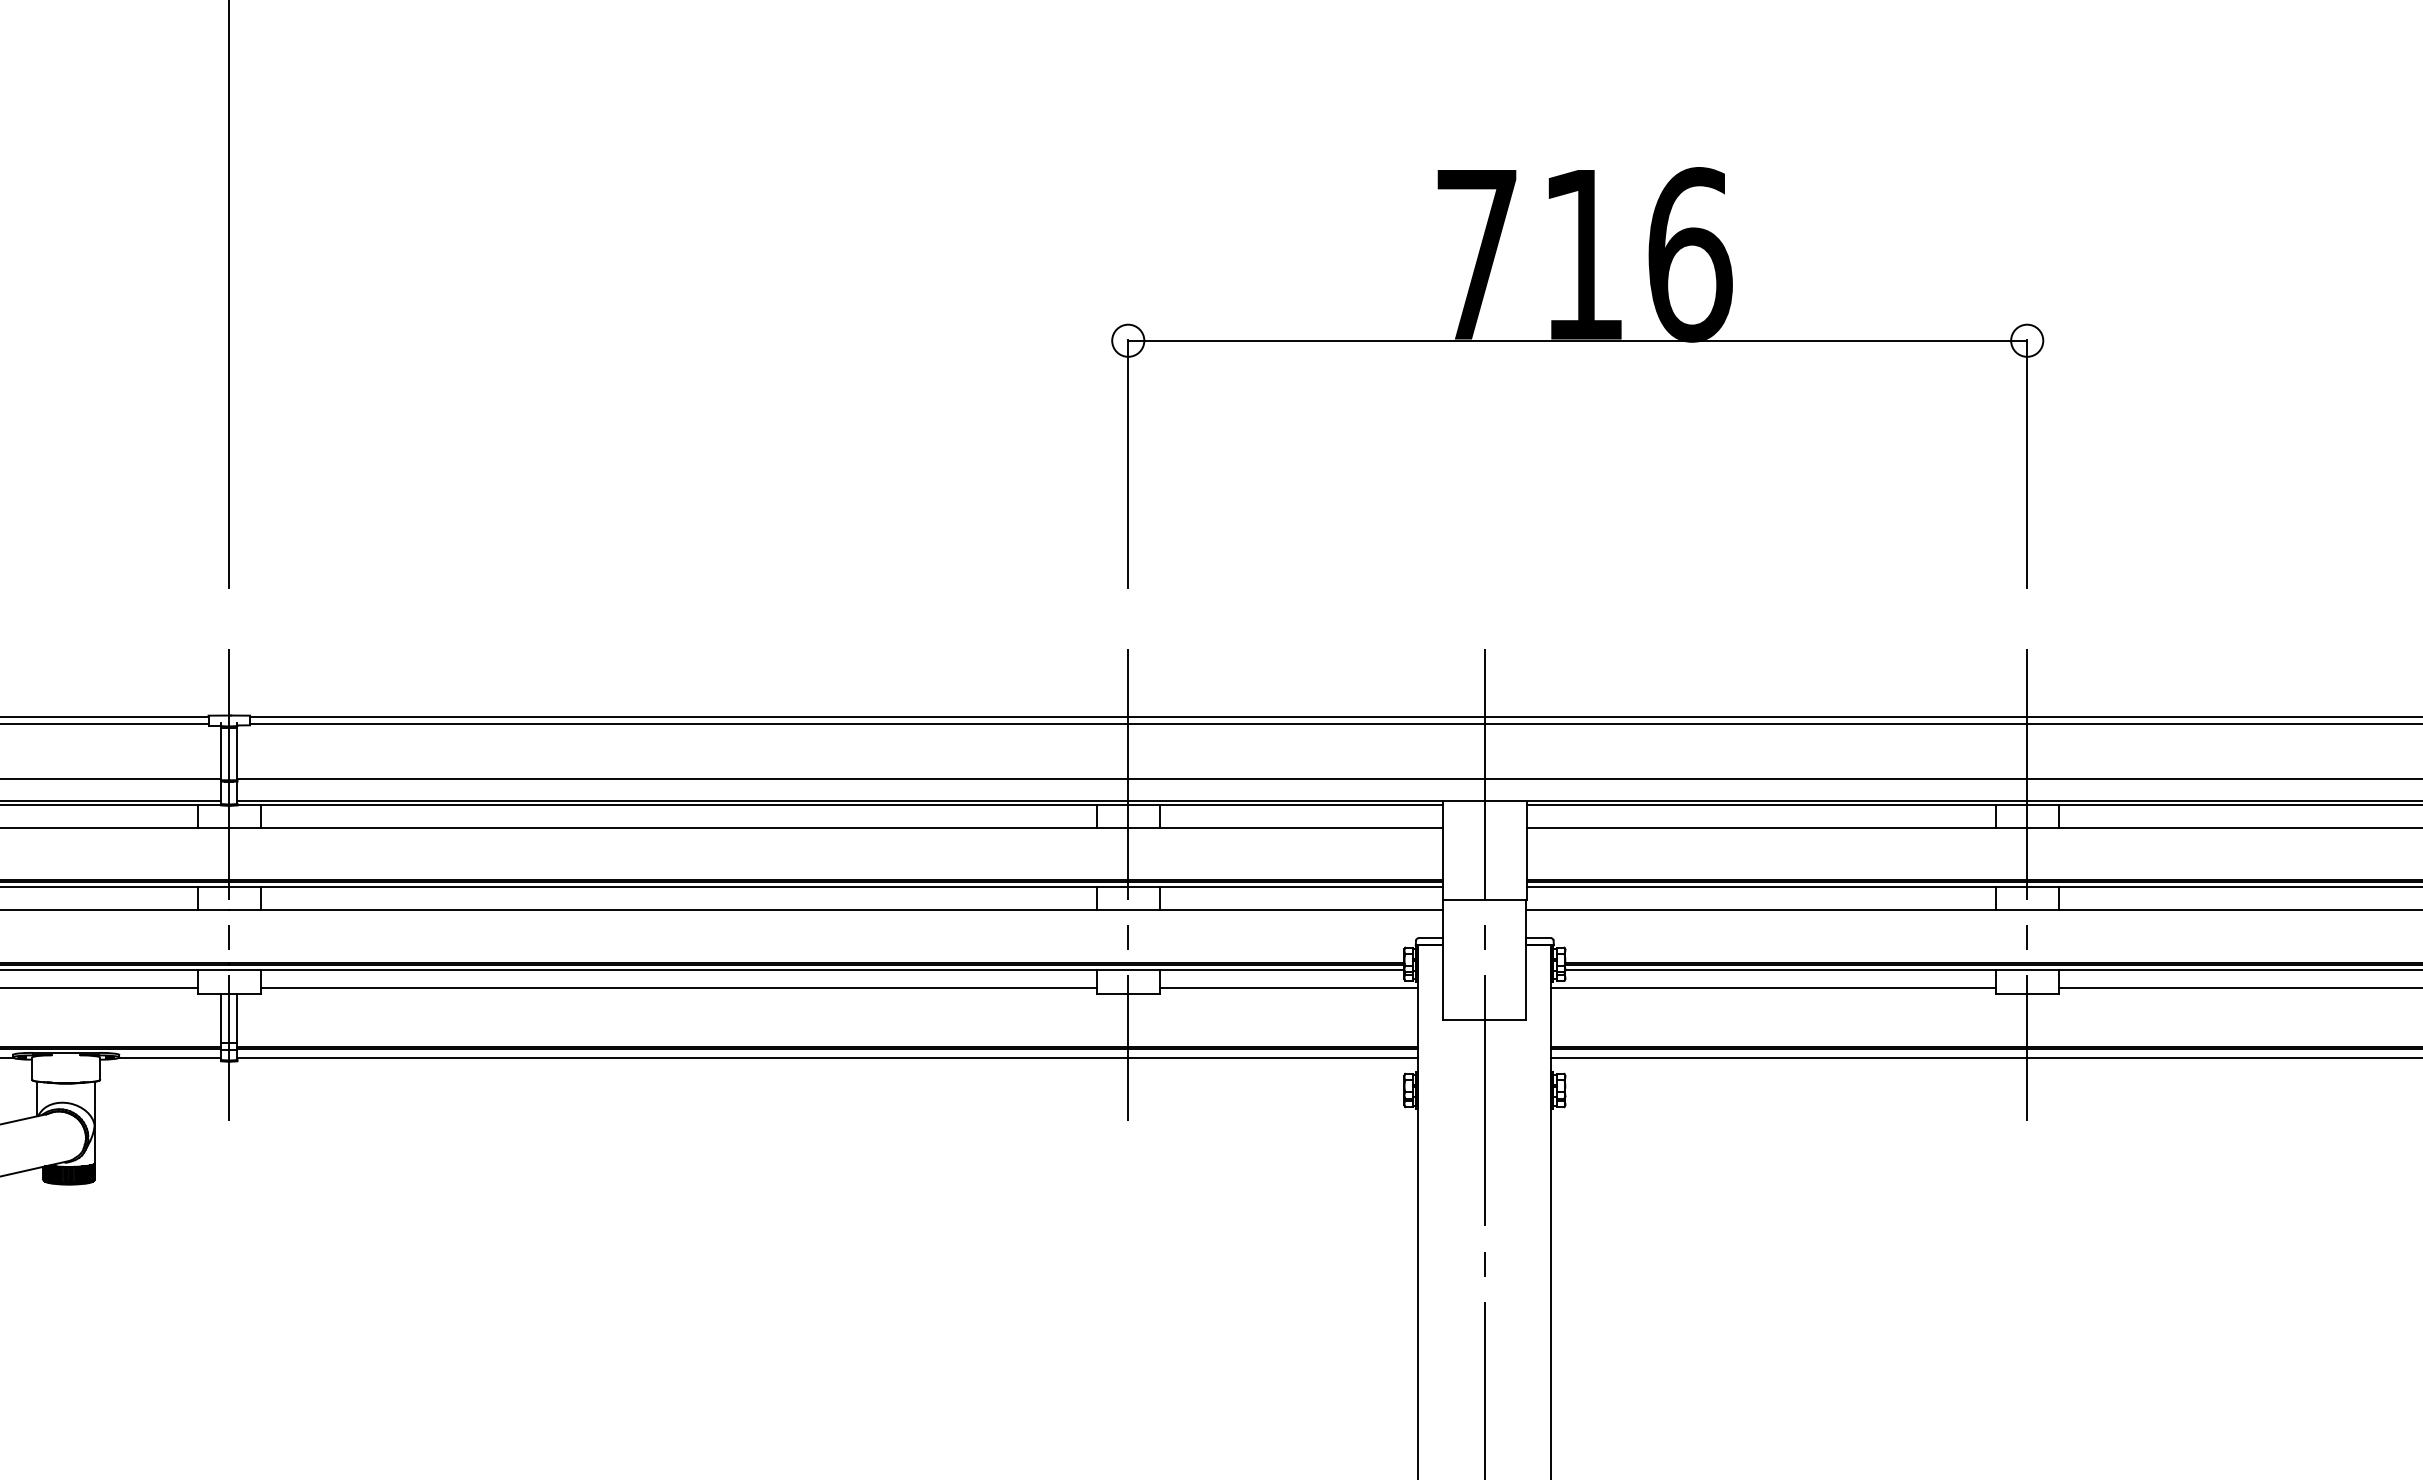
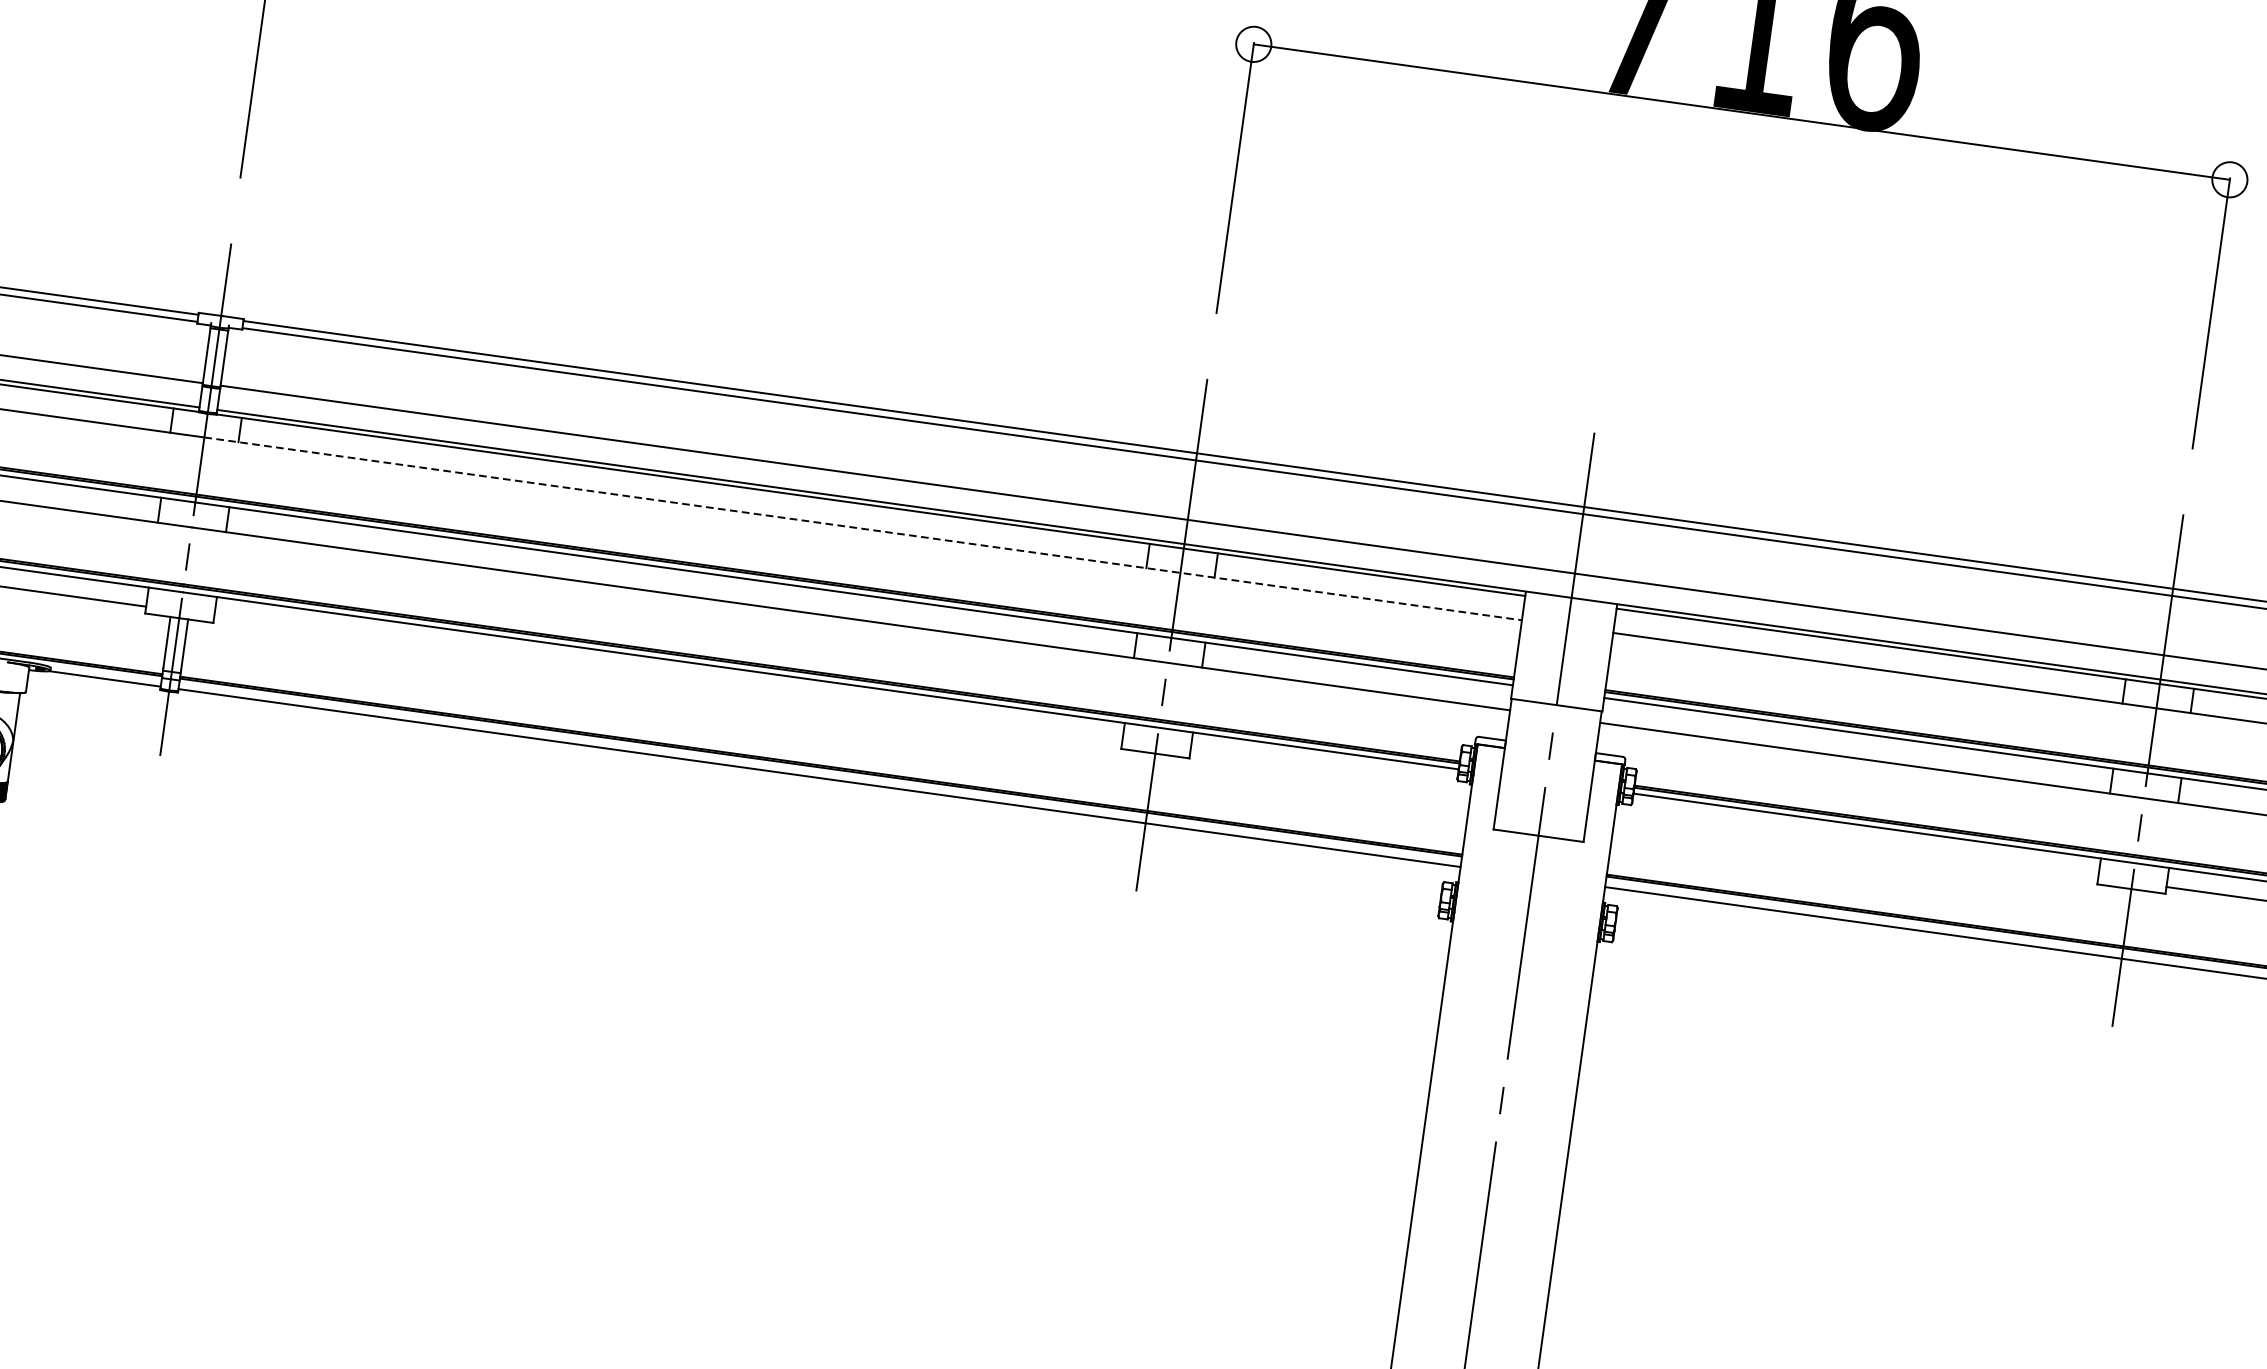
line: (836, 827) -> (863, 528), solid -> dashed
line: (678, 987) -> (667, 678), removed
line: (1288, 987) -> (1330, 770), removed
line: (1773, 987) -> (1856, 843), removed

